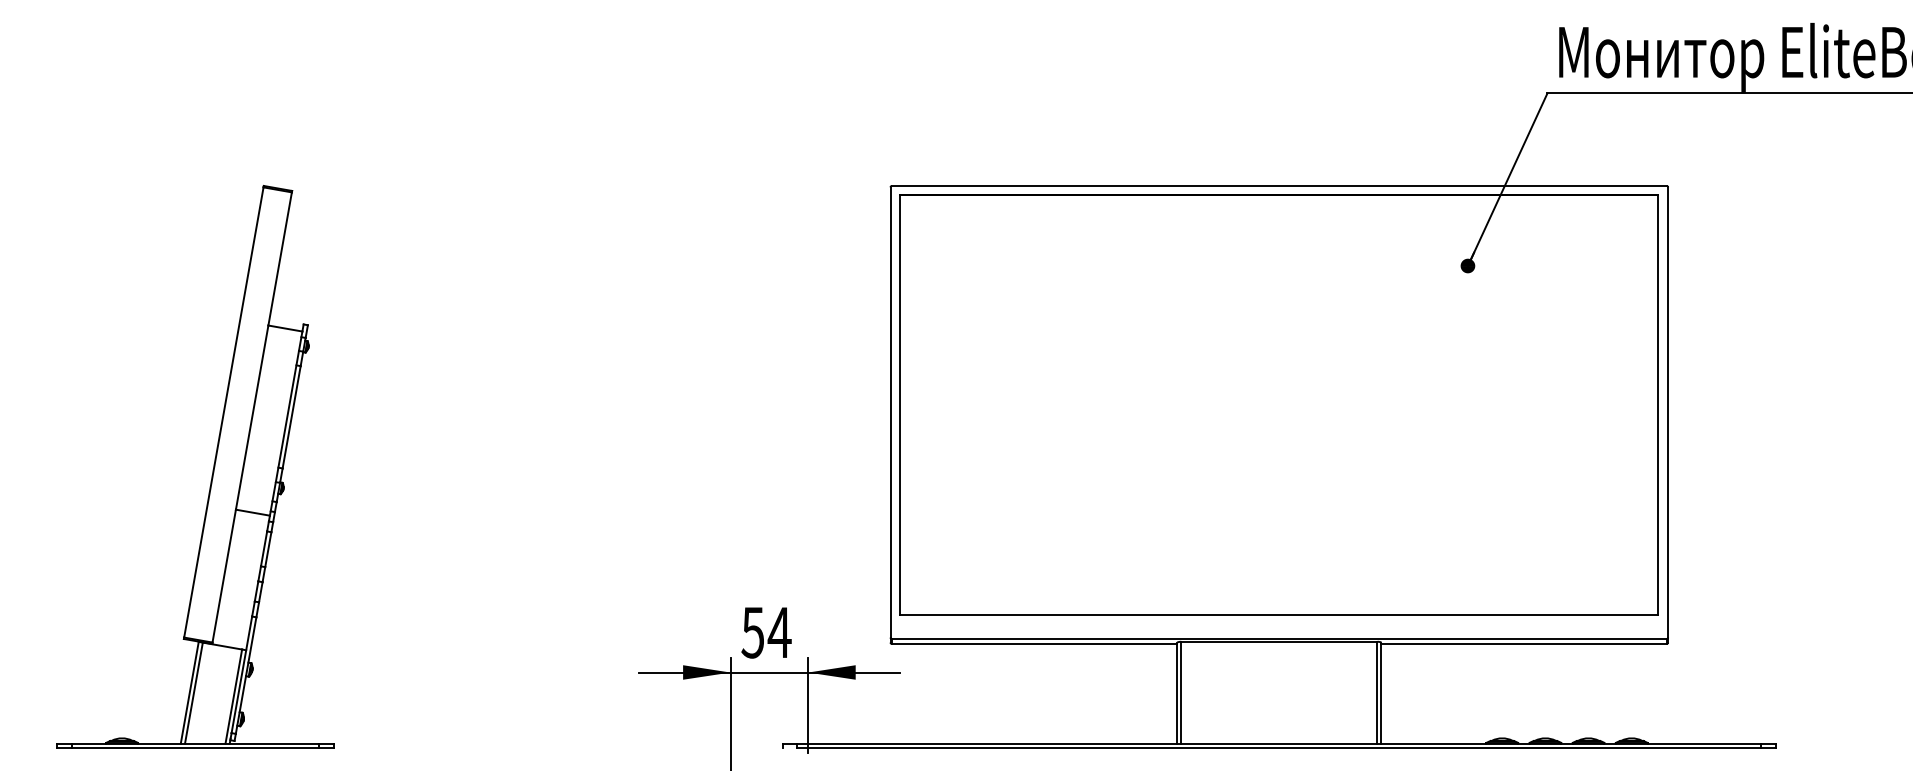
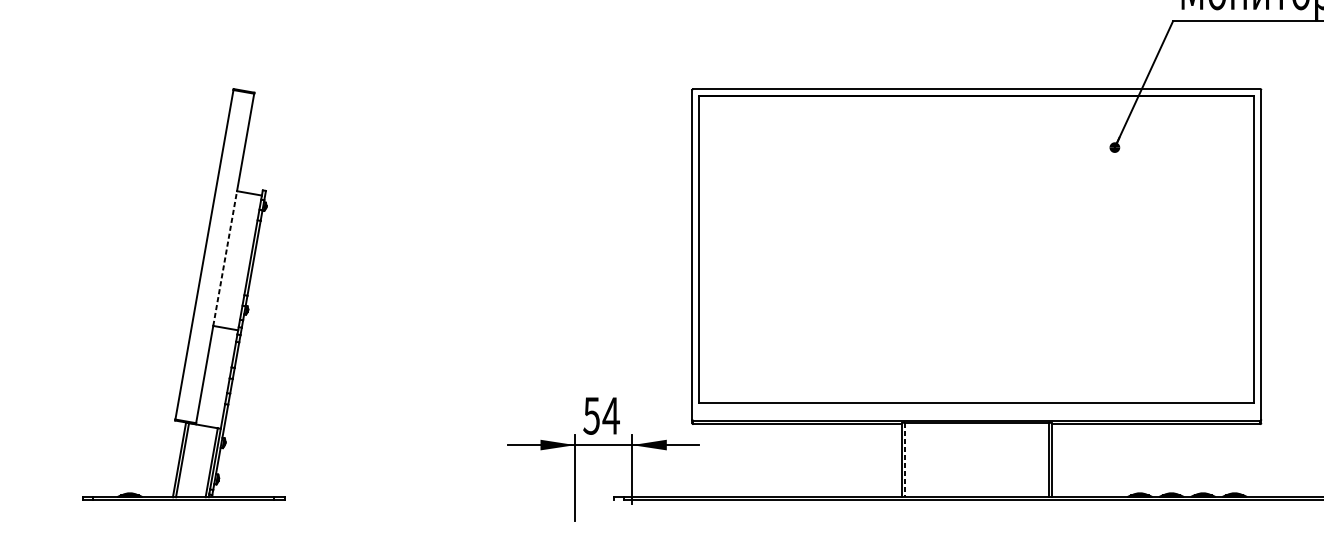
line: (252, 417) -> (225, 258), solid -> dashed
line: (1181, 692) -> (905, 459), solid -> dashed

